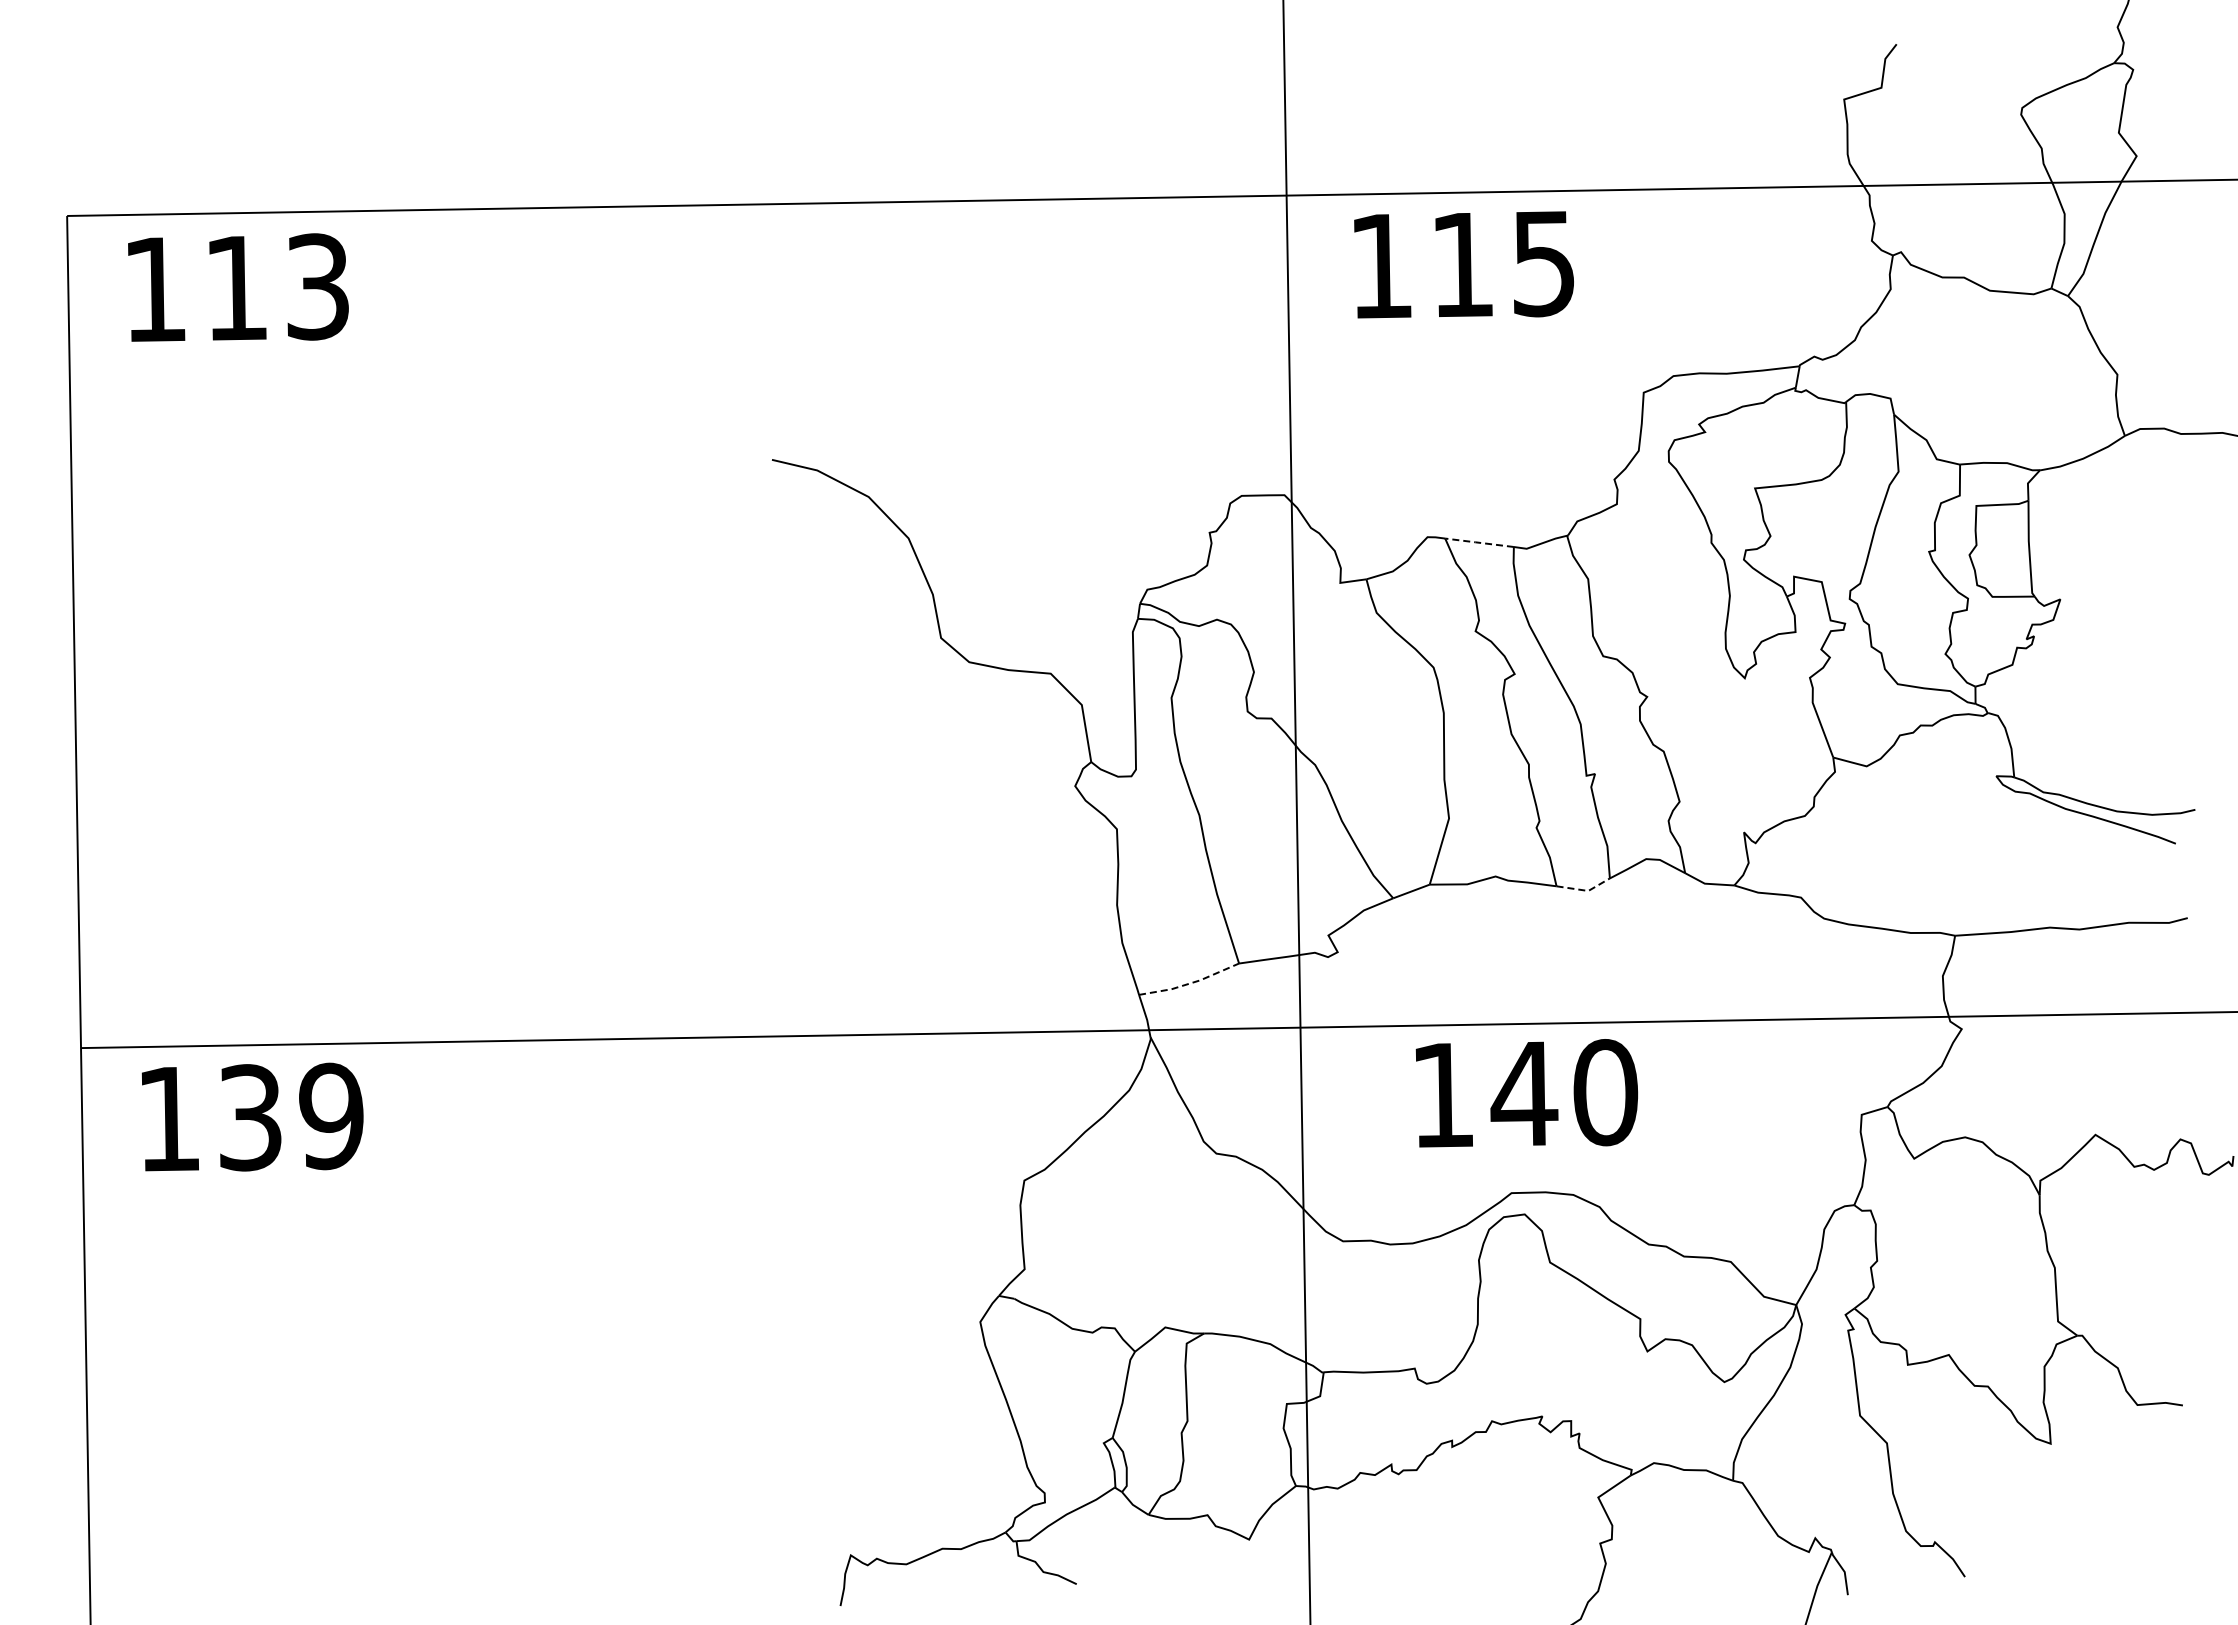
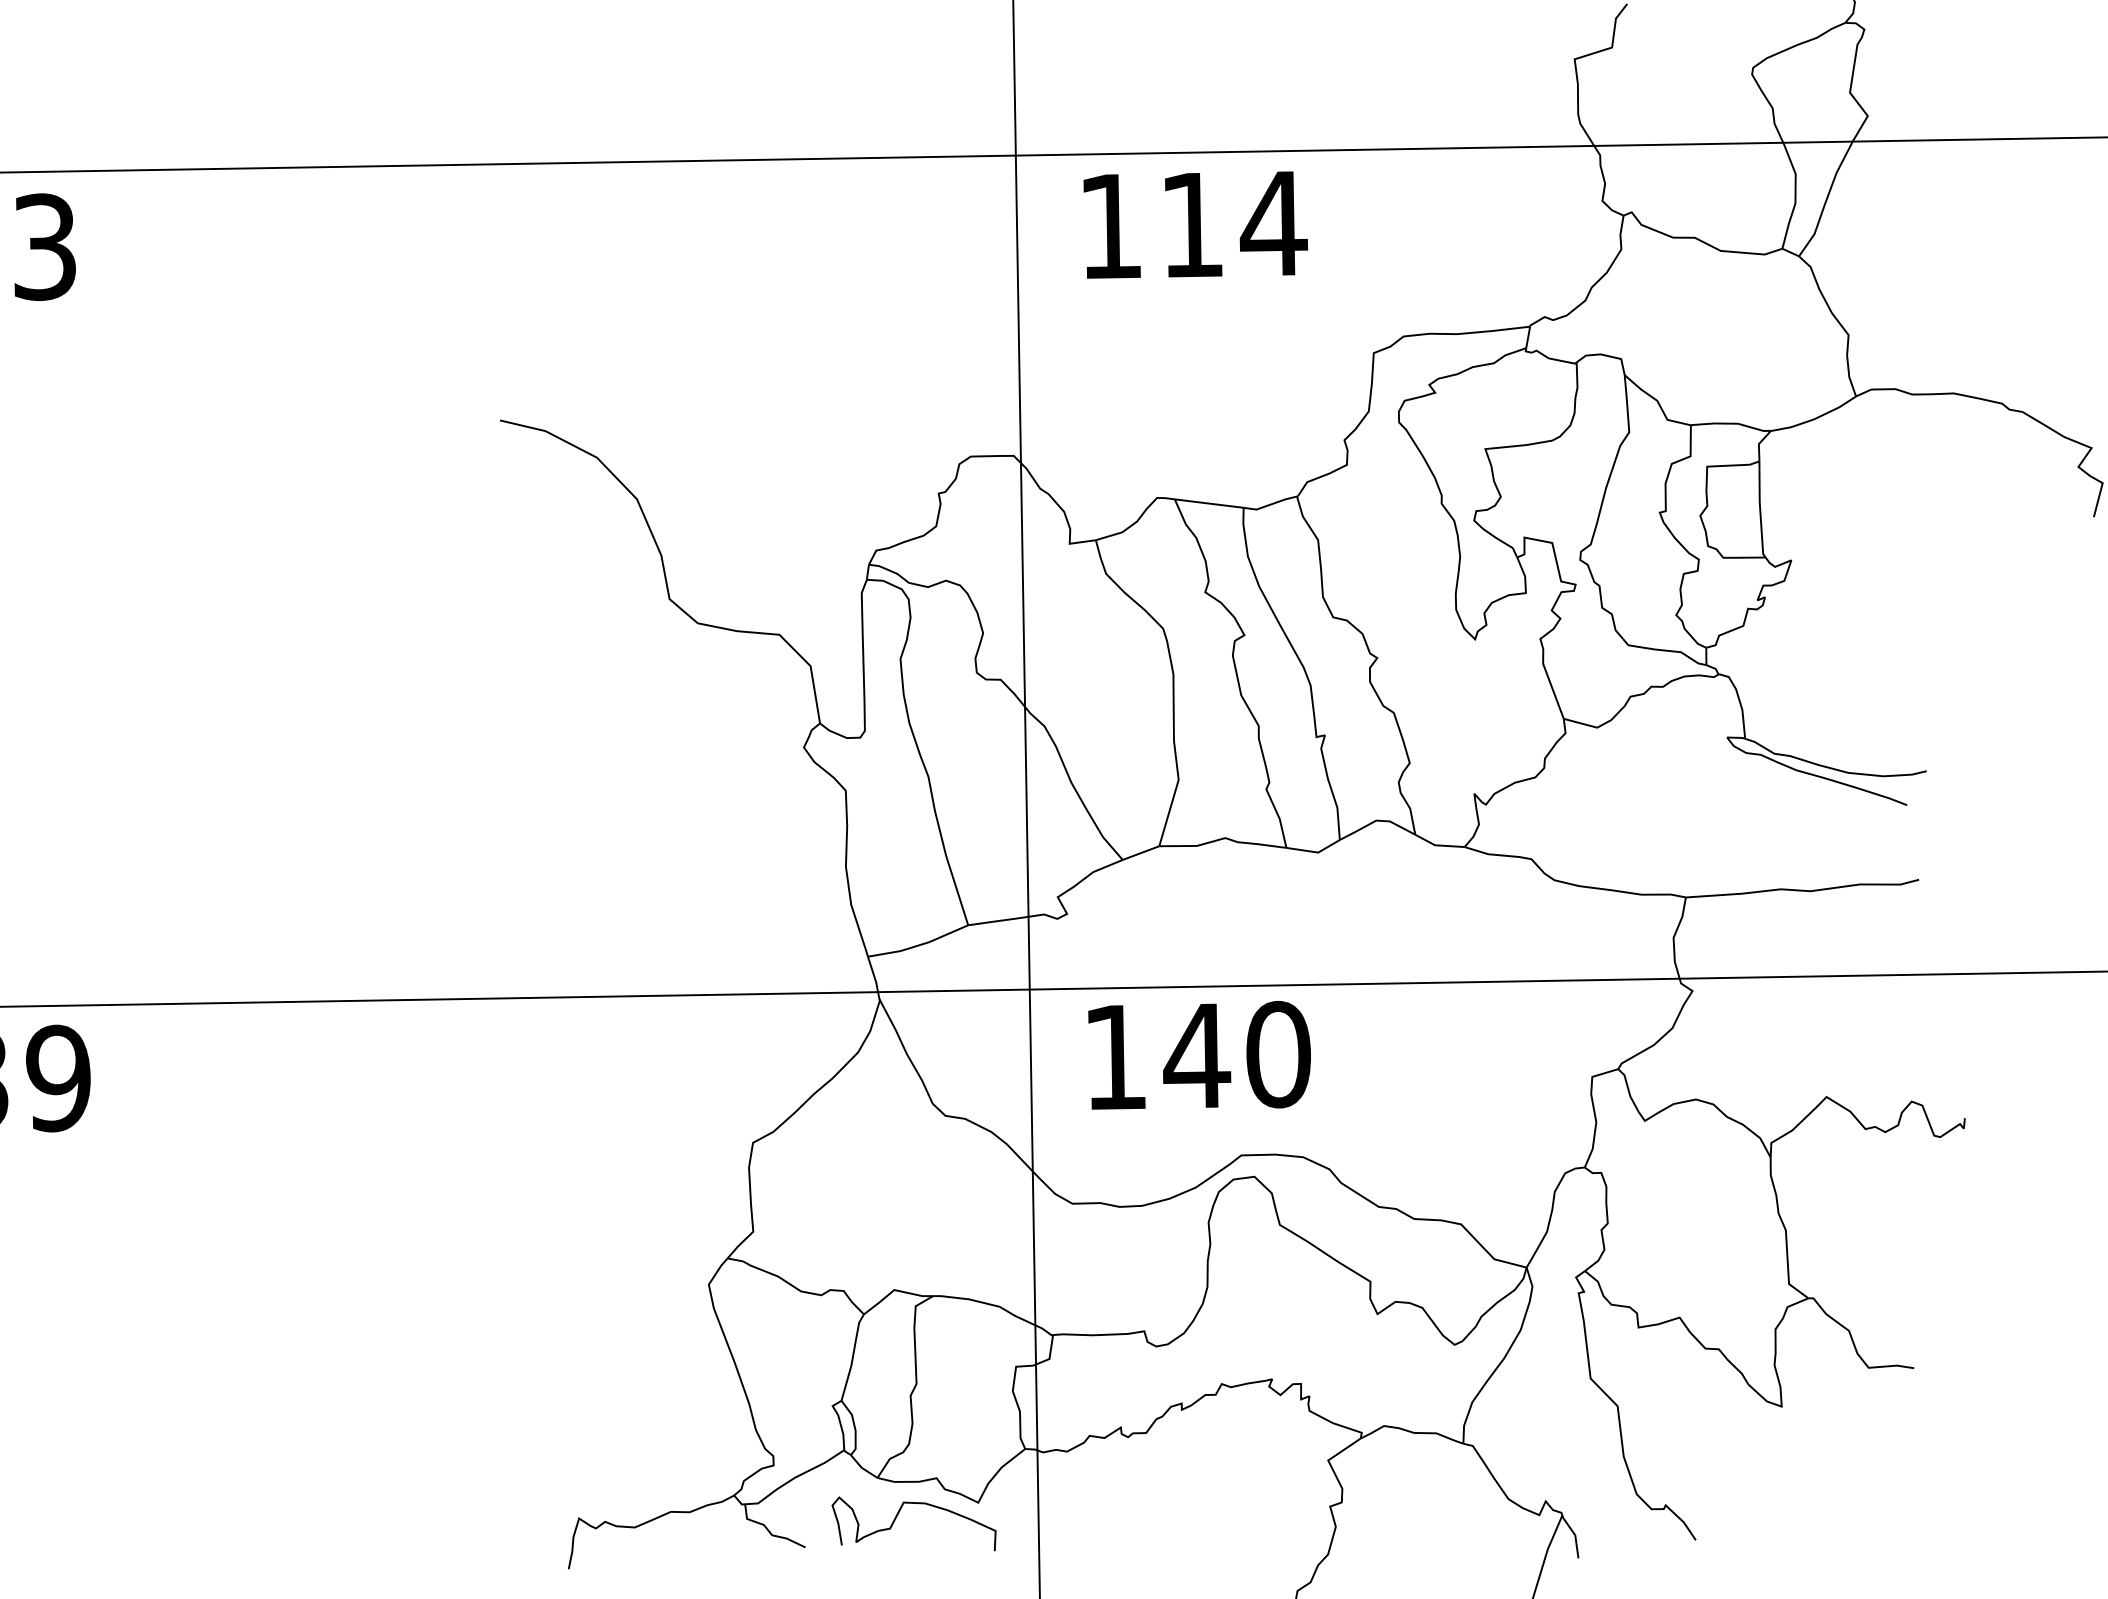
text: (1544, 264) -> (1274, 224), 115 -> 114
line: (1478, 542) -> (1208, 503), dashed -> solid
line: (1585, 890) -> (1315, 852), dashed -> solid
line: (1190, 983) -> (919, 945), dashed -> solid
text: (1526, 1093) -> (1199, 1055), moved
curve: (1168, 1553) -> (897, 1516), added

